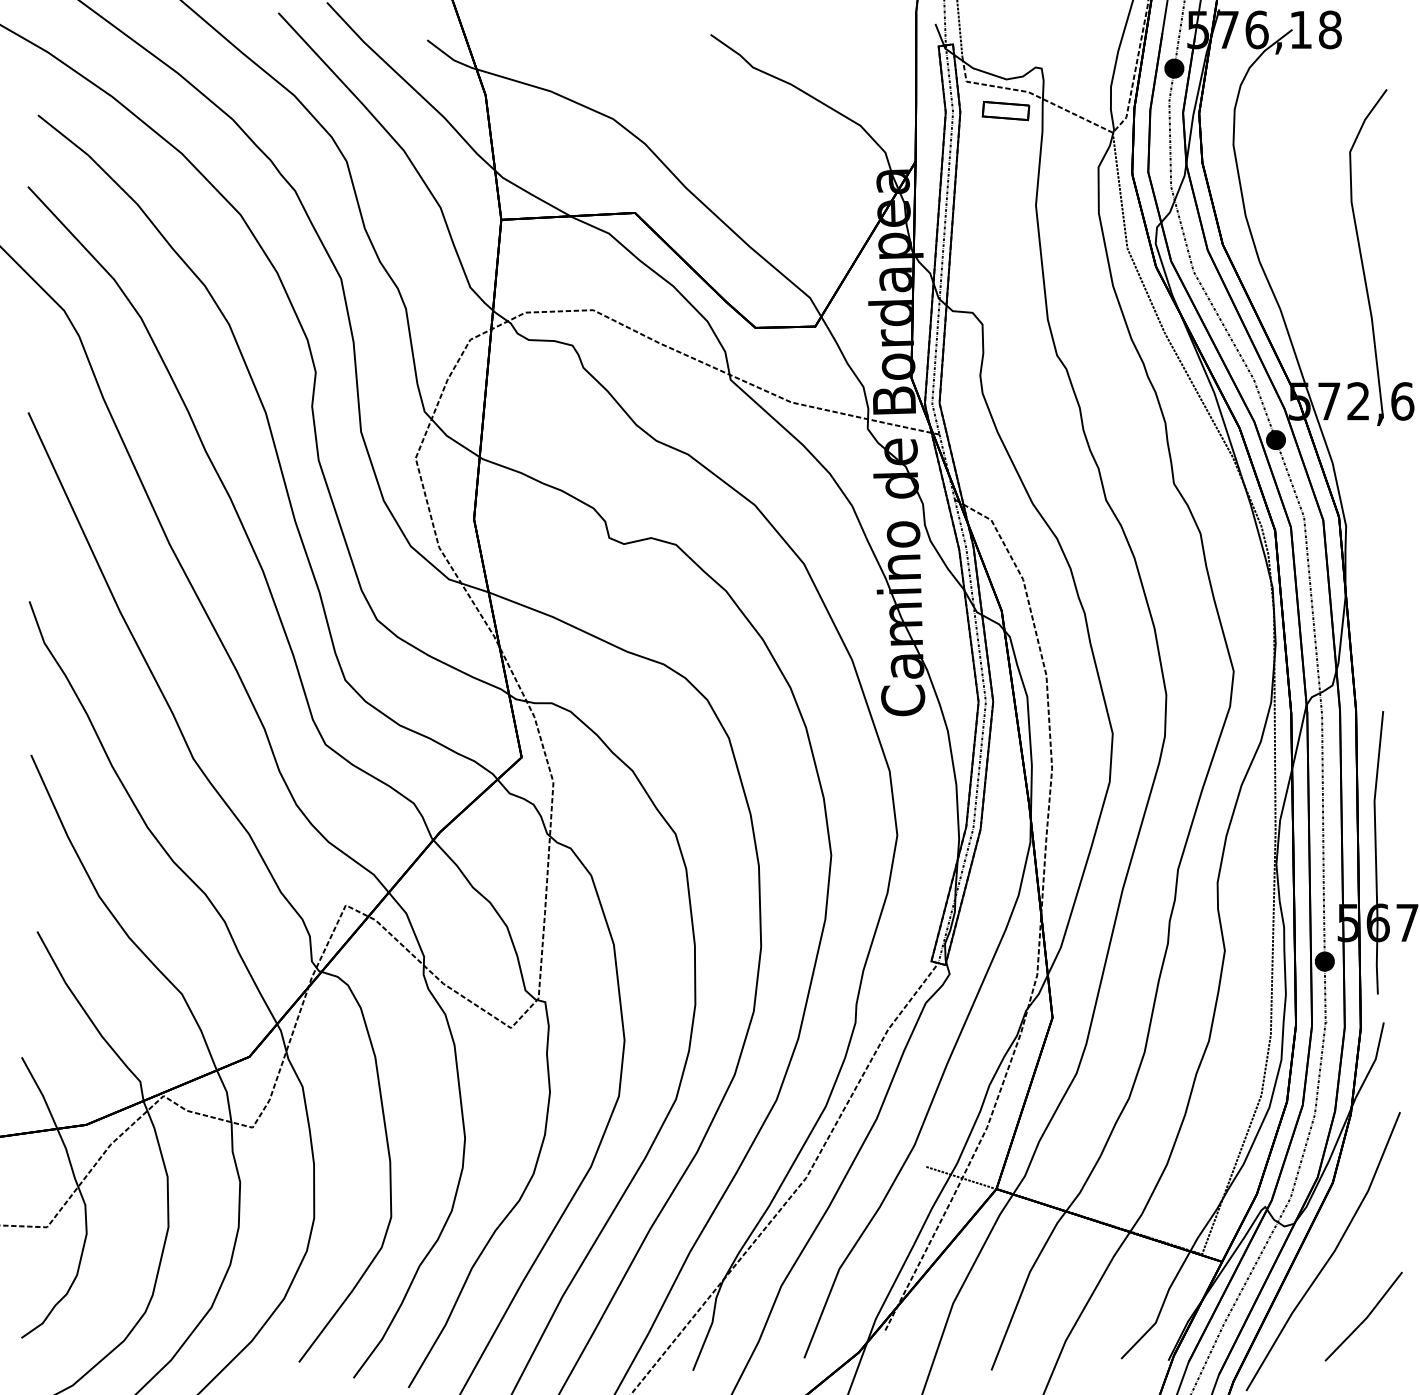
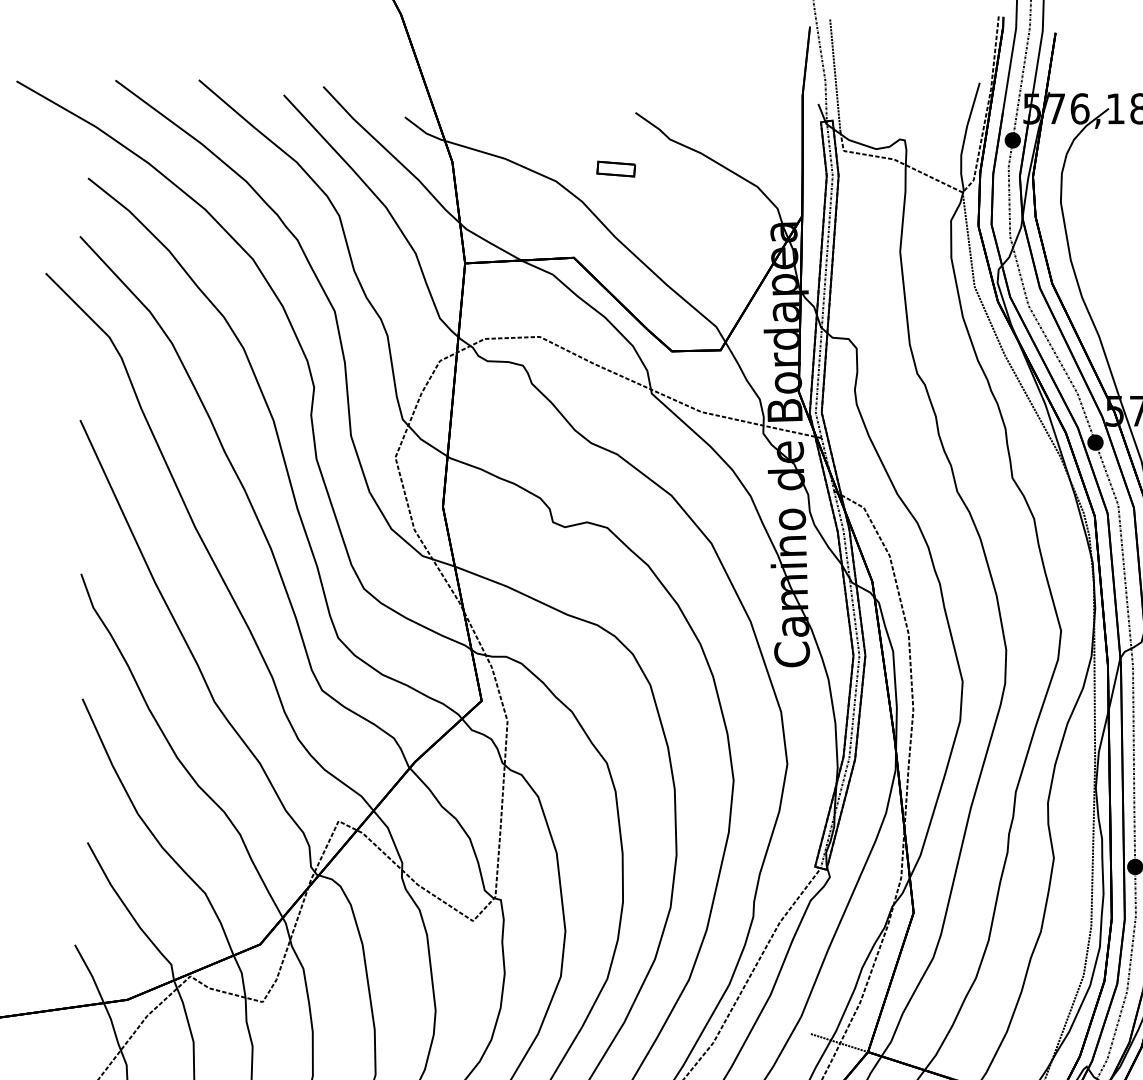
part: (1005, 111) -> (615, 169), moved

